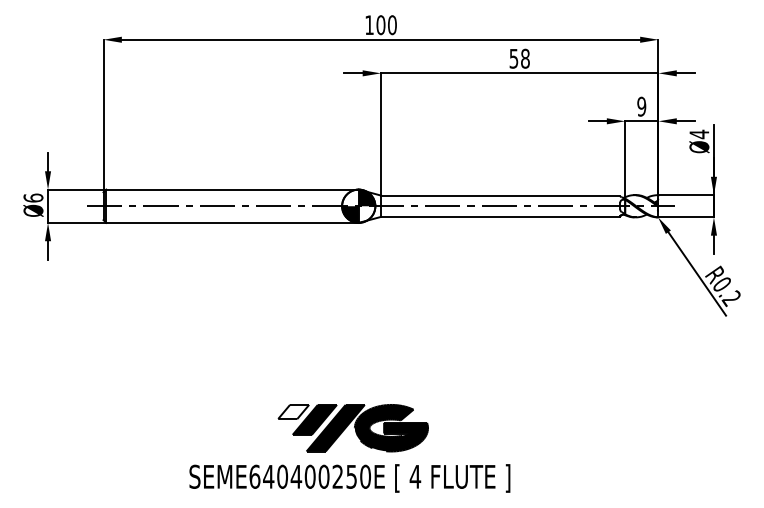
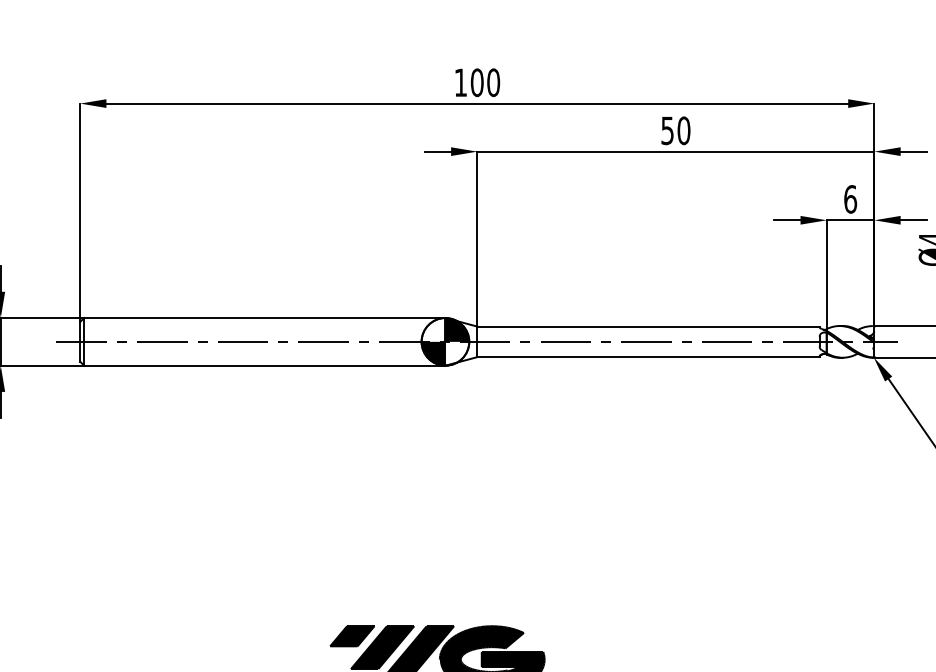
text: (525, 58) -> (684, 130), 58 -> 50
text: (641, 106) -> (850, 199), 9 -> 6
fill: (293, 411) -> (352, 635), added

